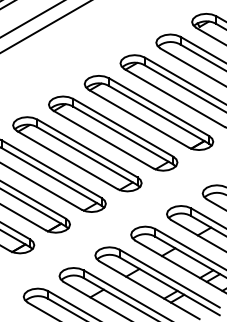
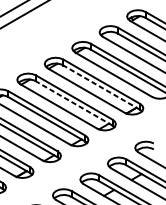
line: (159, 114) -> (102, 87), solid -> dashed
line: (123, 135) -> (74, 103), solid -> dashed

